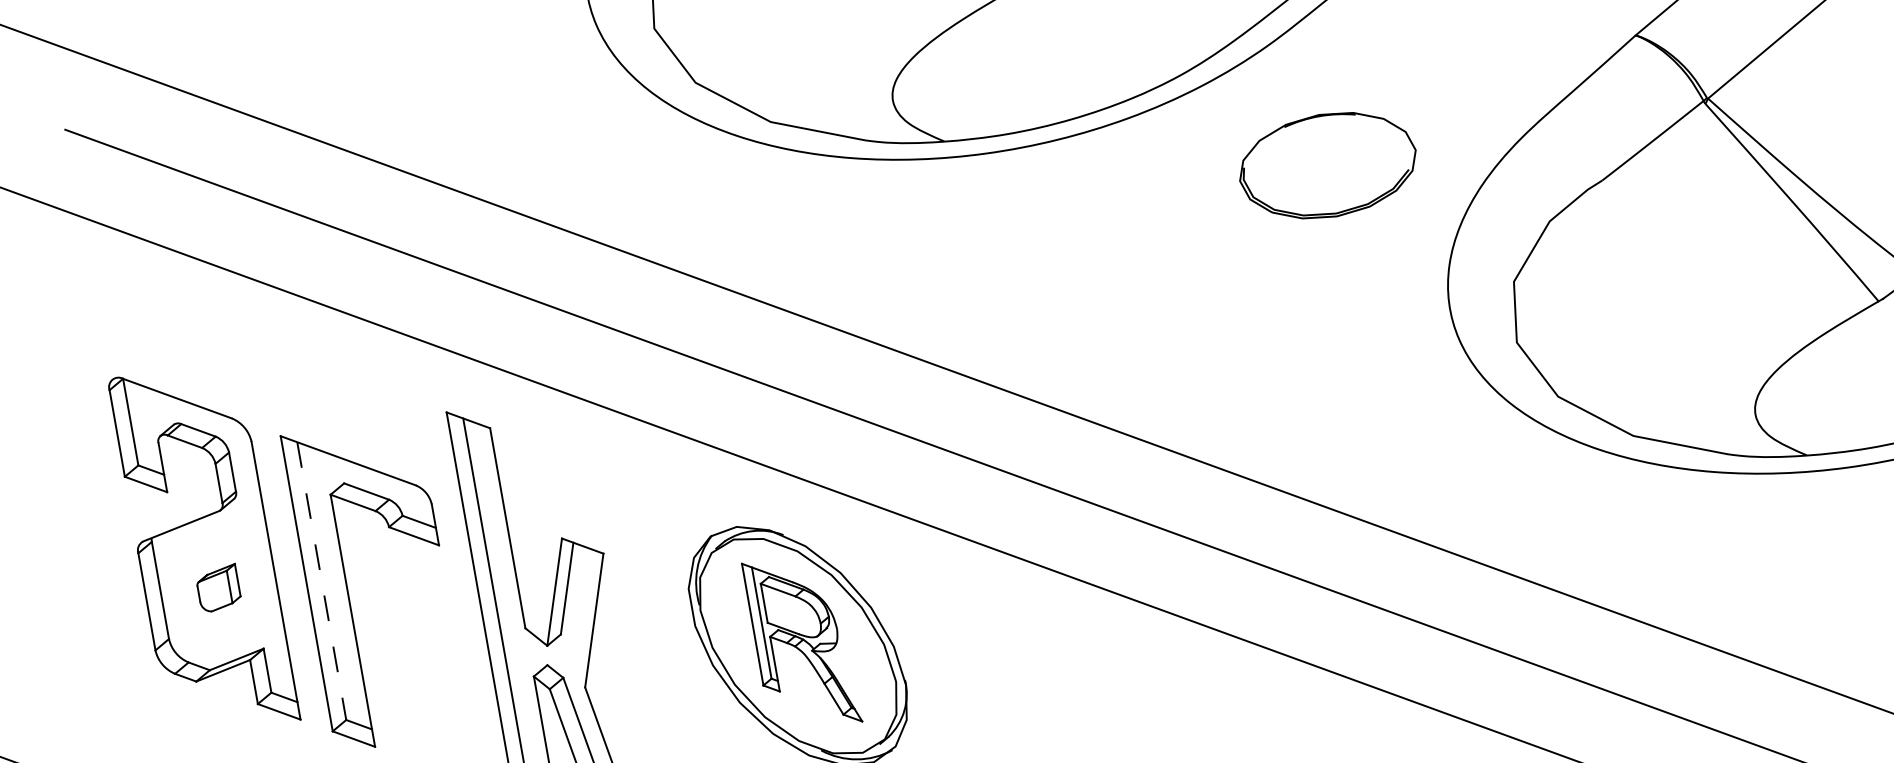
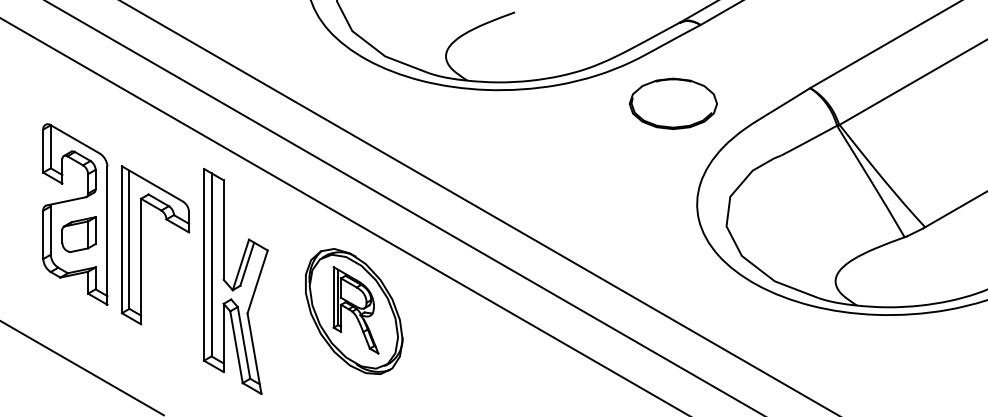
part: (1325, 165) -> (672, 103), moved
line: (322, 582) -> (129, 240), dashed -> solid
part: (217, 588) -> (78, 234), size x1.67

